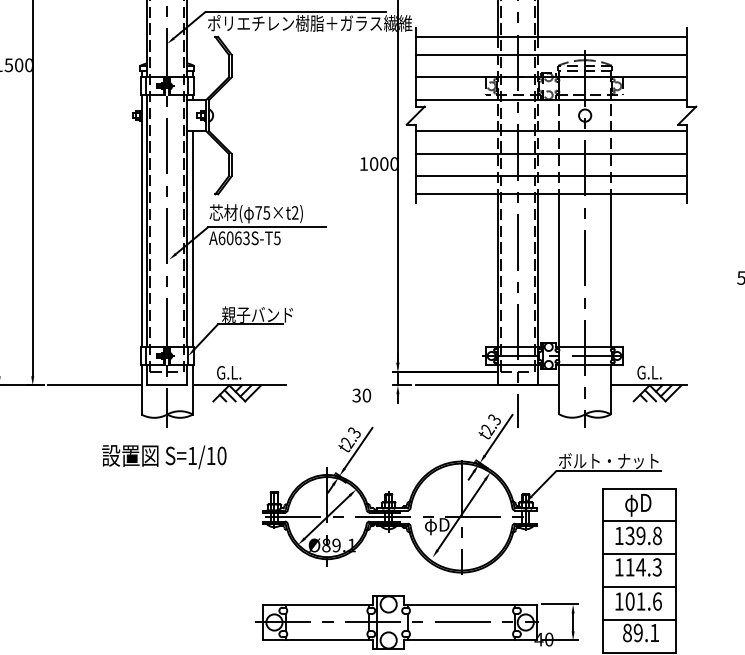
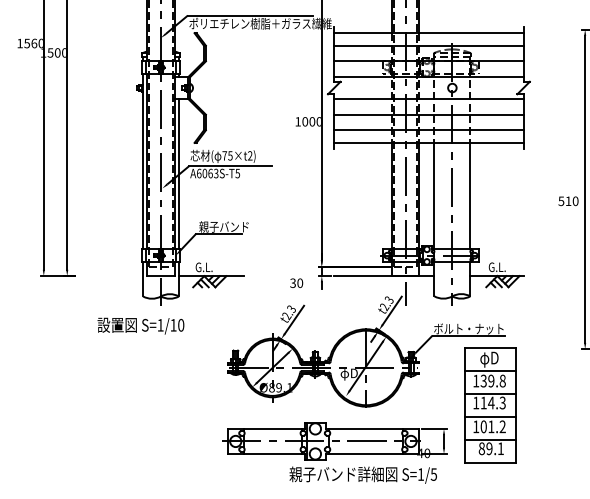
line: (94, 385) -> (110, 276), removed
text: (163, 456) -> (140, 325), moved
text: (657, 601) -> (502, 426), 101.6 -> 101.2

